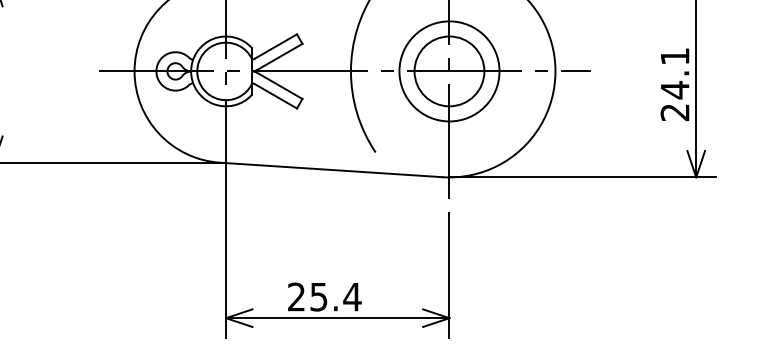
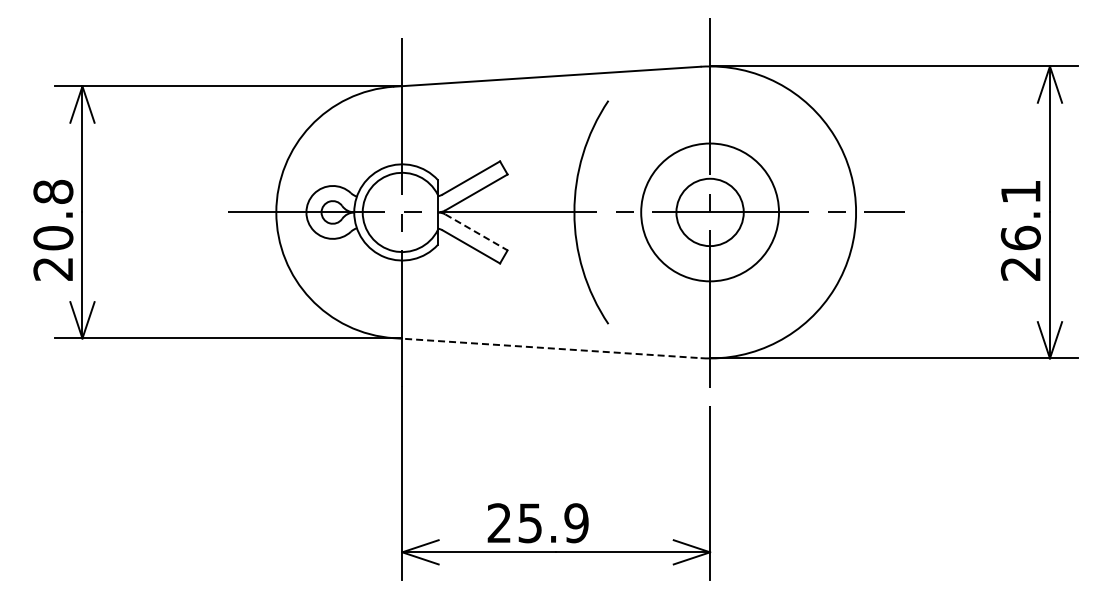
circle: (449, 71) -> (710, 212), size x0.7
line: (279, 85) -> (476, 232), solid -> dashed
text: (674, 90) -> (1020, 238), 24.1 -> 26.1
line: (331, 170) -> (547, 348), solid -> dashed
text: (352, 297) -> (576, 523), 25.4 -> 25.9

